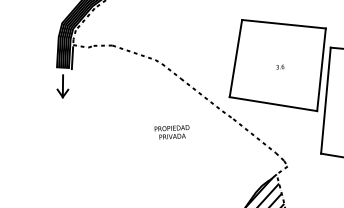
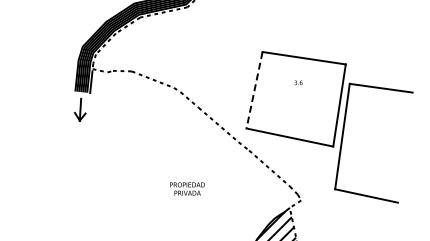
line: (235, 58) -> (254, 90), solid -> dashed
text: (280, 66) -> (298, 82), moved
text: (172, 131) -> (187, 188), moved

